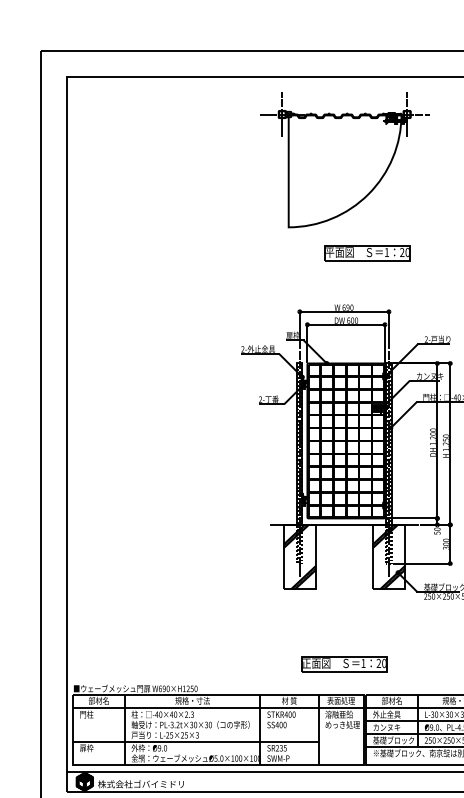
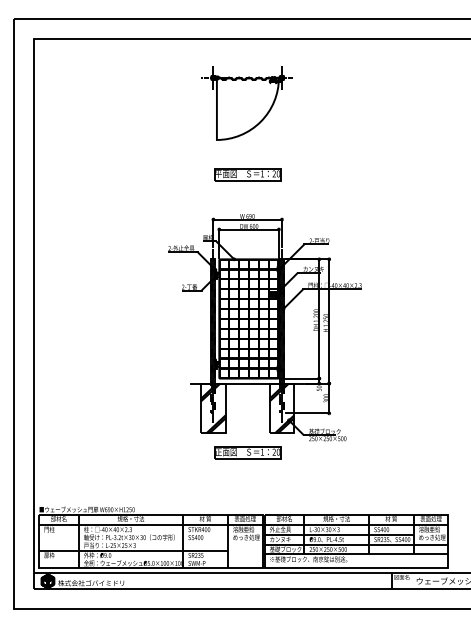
part: (342, 160) -> (246, 103), size x0.71
part: (367, 253) -> (247, 174), moved
part: (344, 663) -> (247, 452), moved

